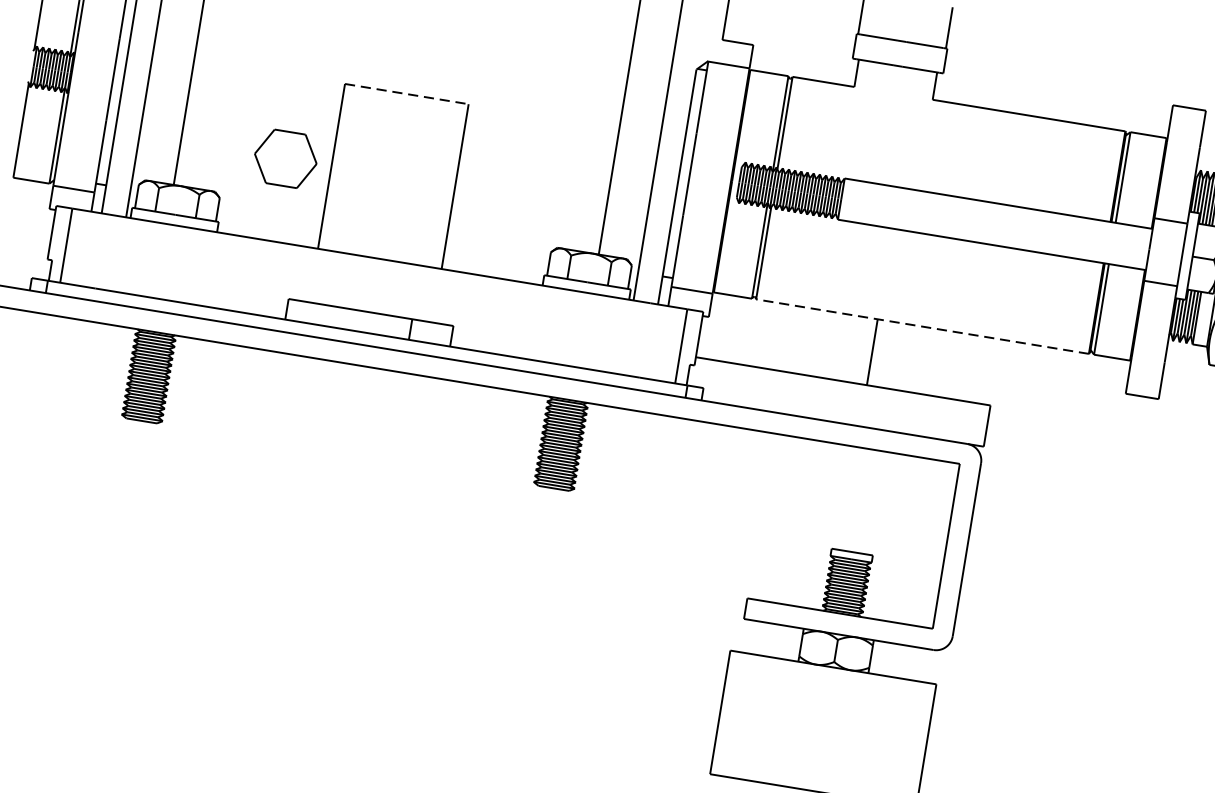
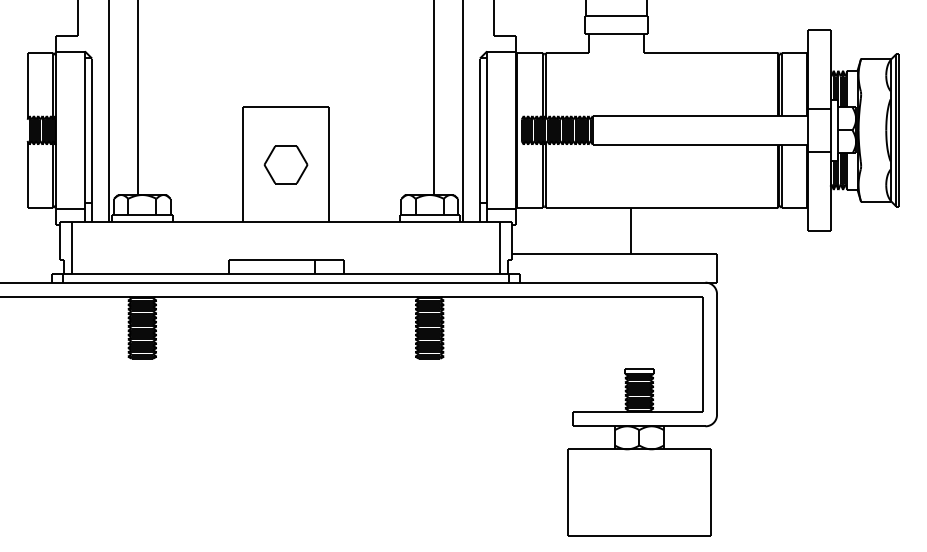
line: (407, 94) -> (286, 107), dashed -> solid
part: (285, 158) -> (285, 164), moved
line: (921, 325) -> (661, 207), dashed -> solid

